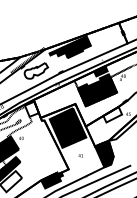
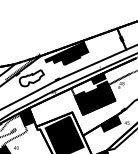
fill: (31, 108) -> (26, 117), added
fill: (112, 114) -> (110, 123), added

